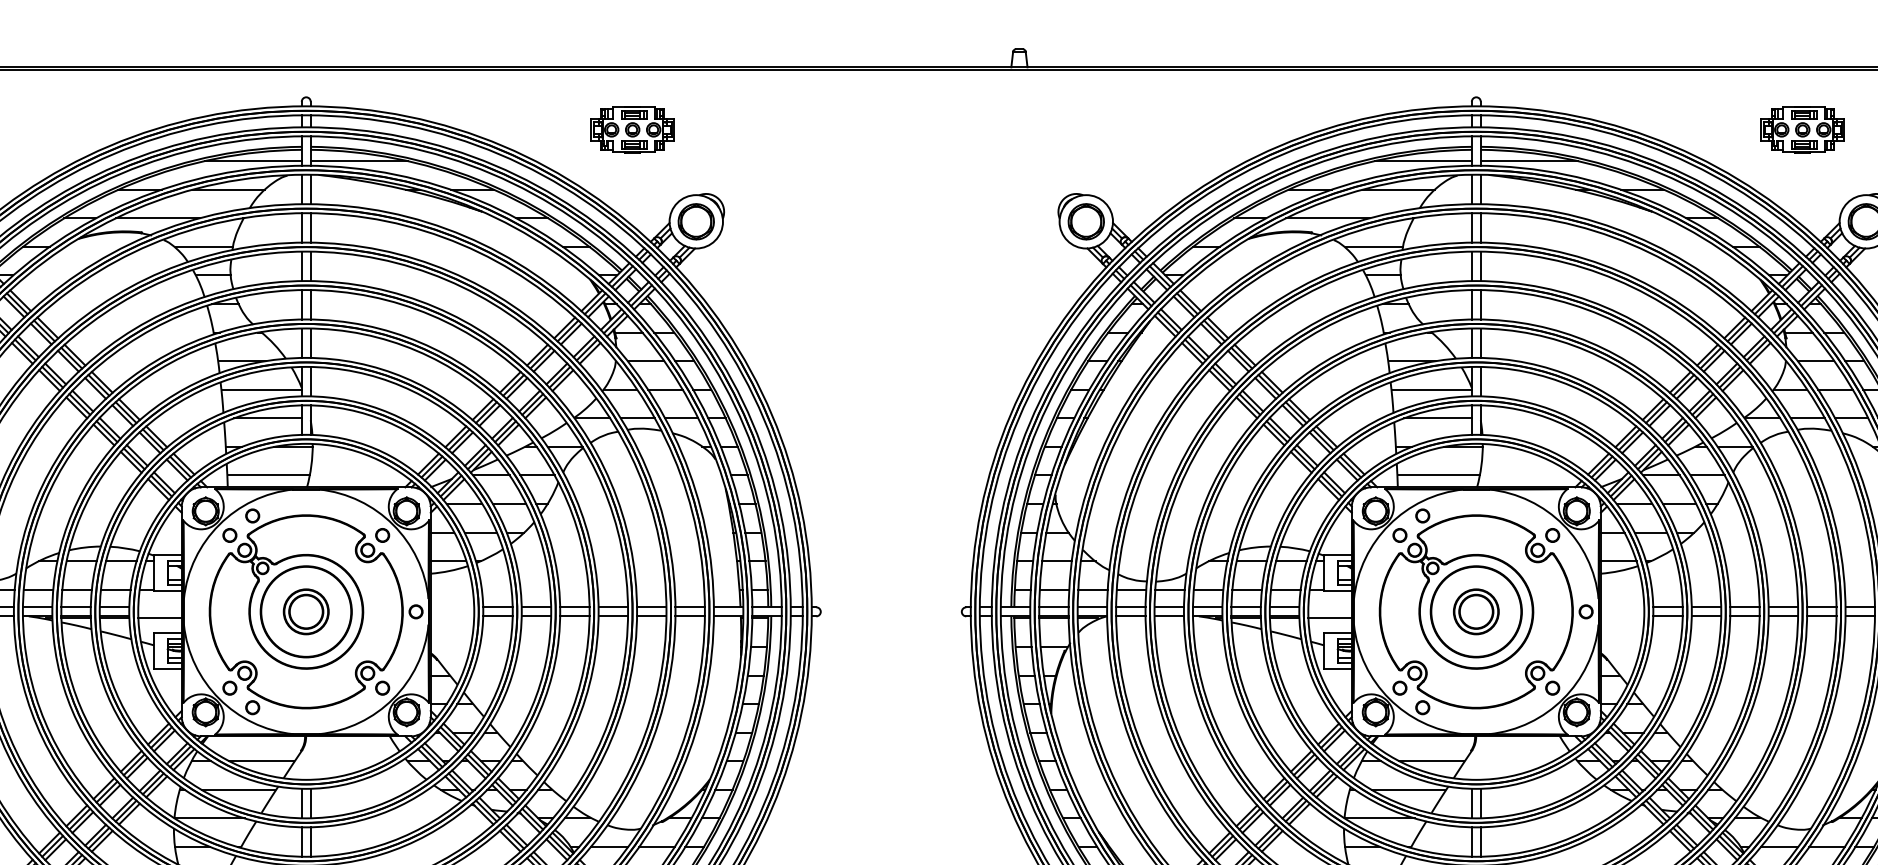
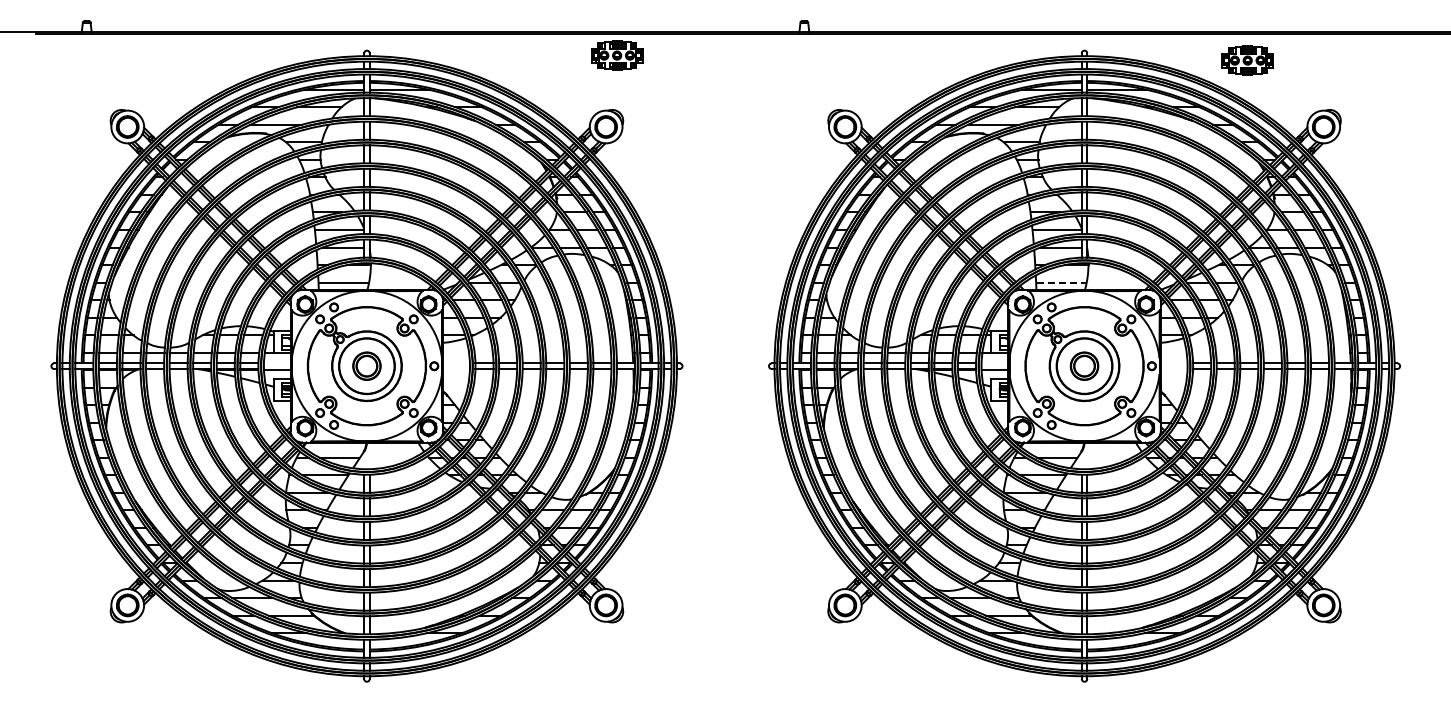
part: (633, 129) -> (617, 55), moved
part: (1802, 129) -> (1247, 60), moved
line: (1440, 475) -> (1062, 282), solid -> dashed

